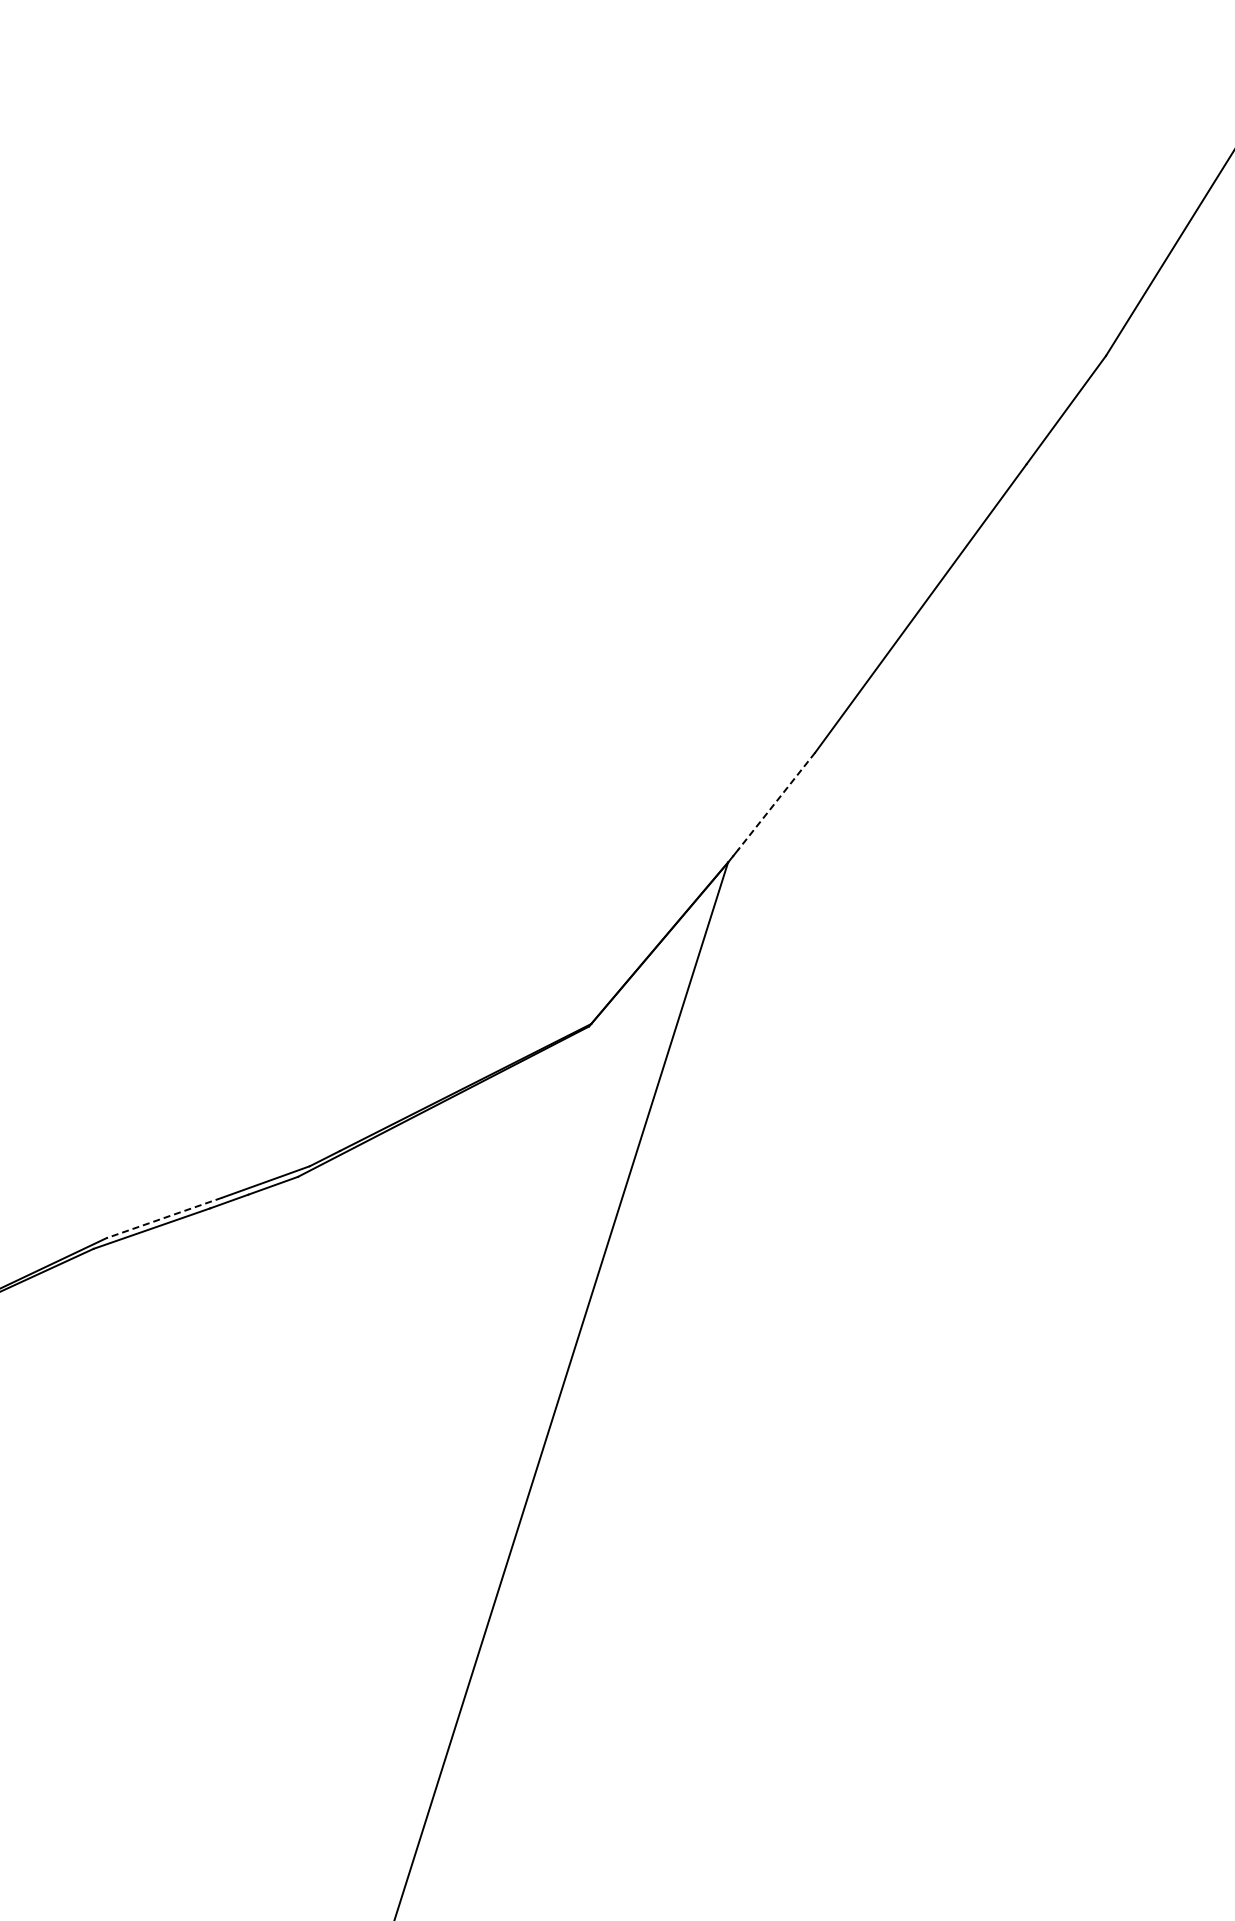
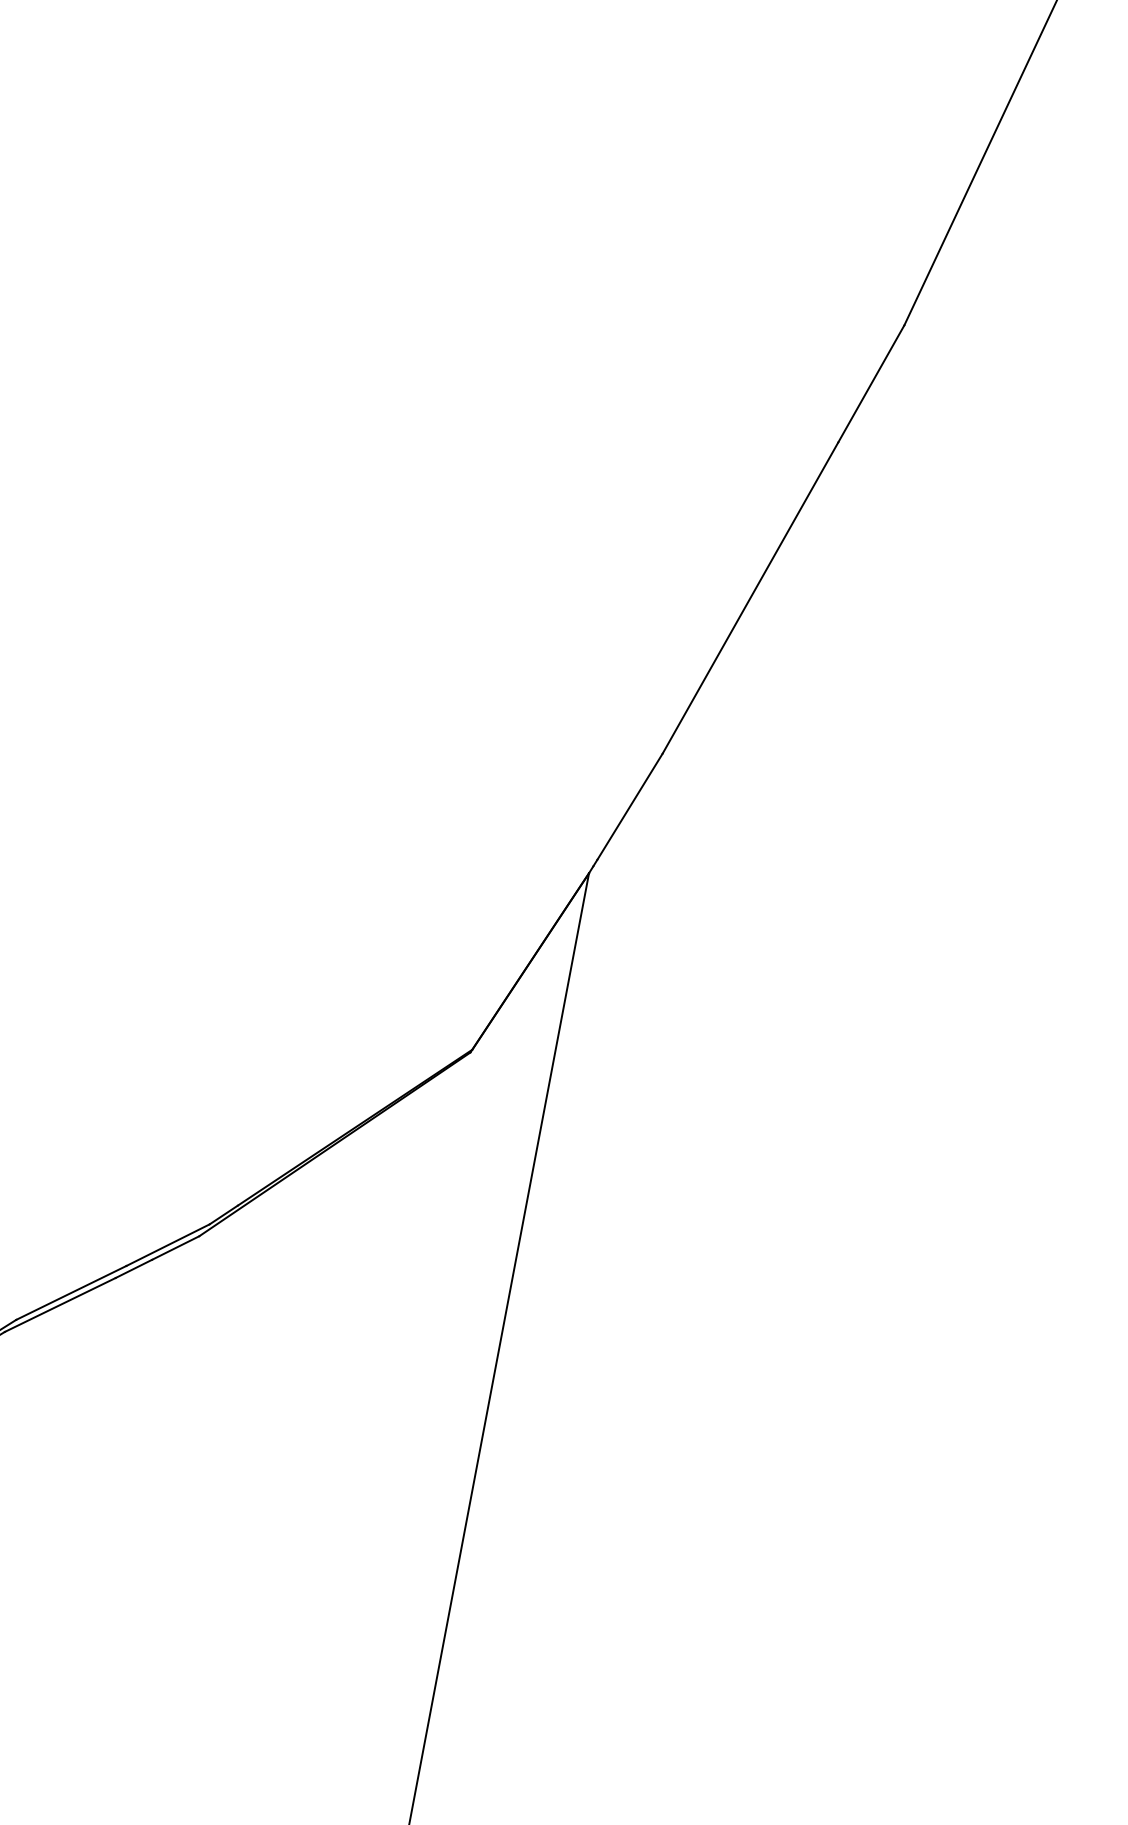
line: (776, 801) -> (629, 806), dashed -> solid
line: (163, 1218) -> (70, 1293), dashed -> solid

